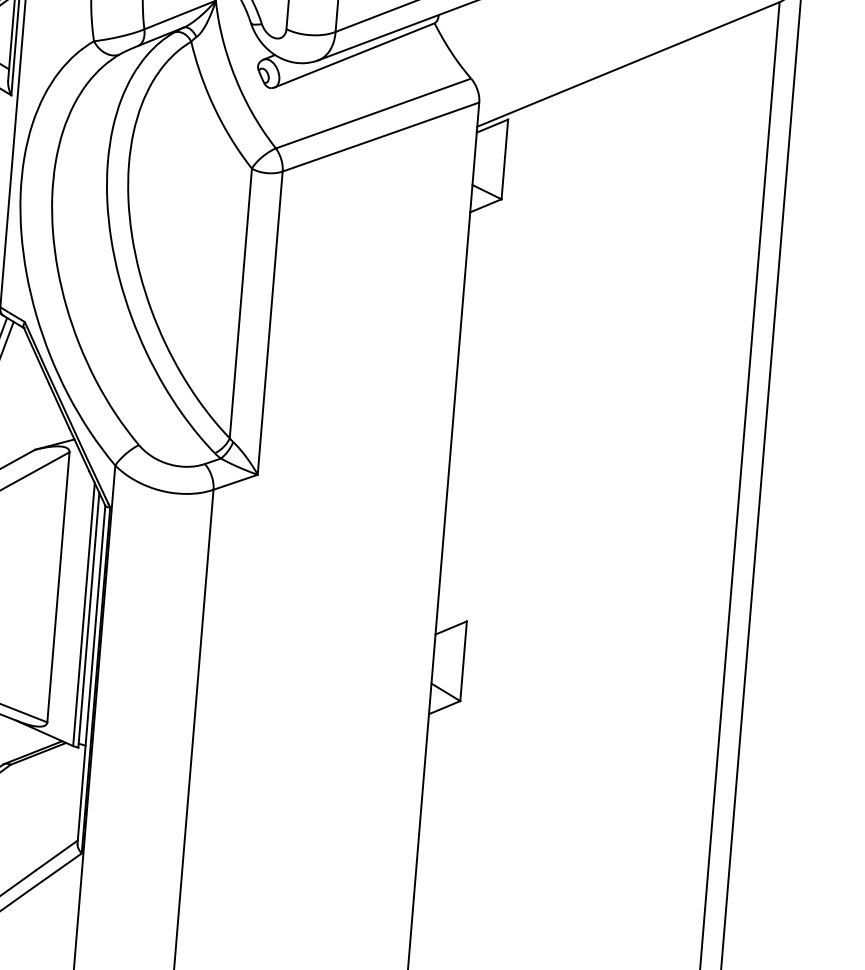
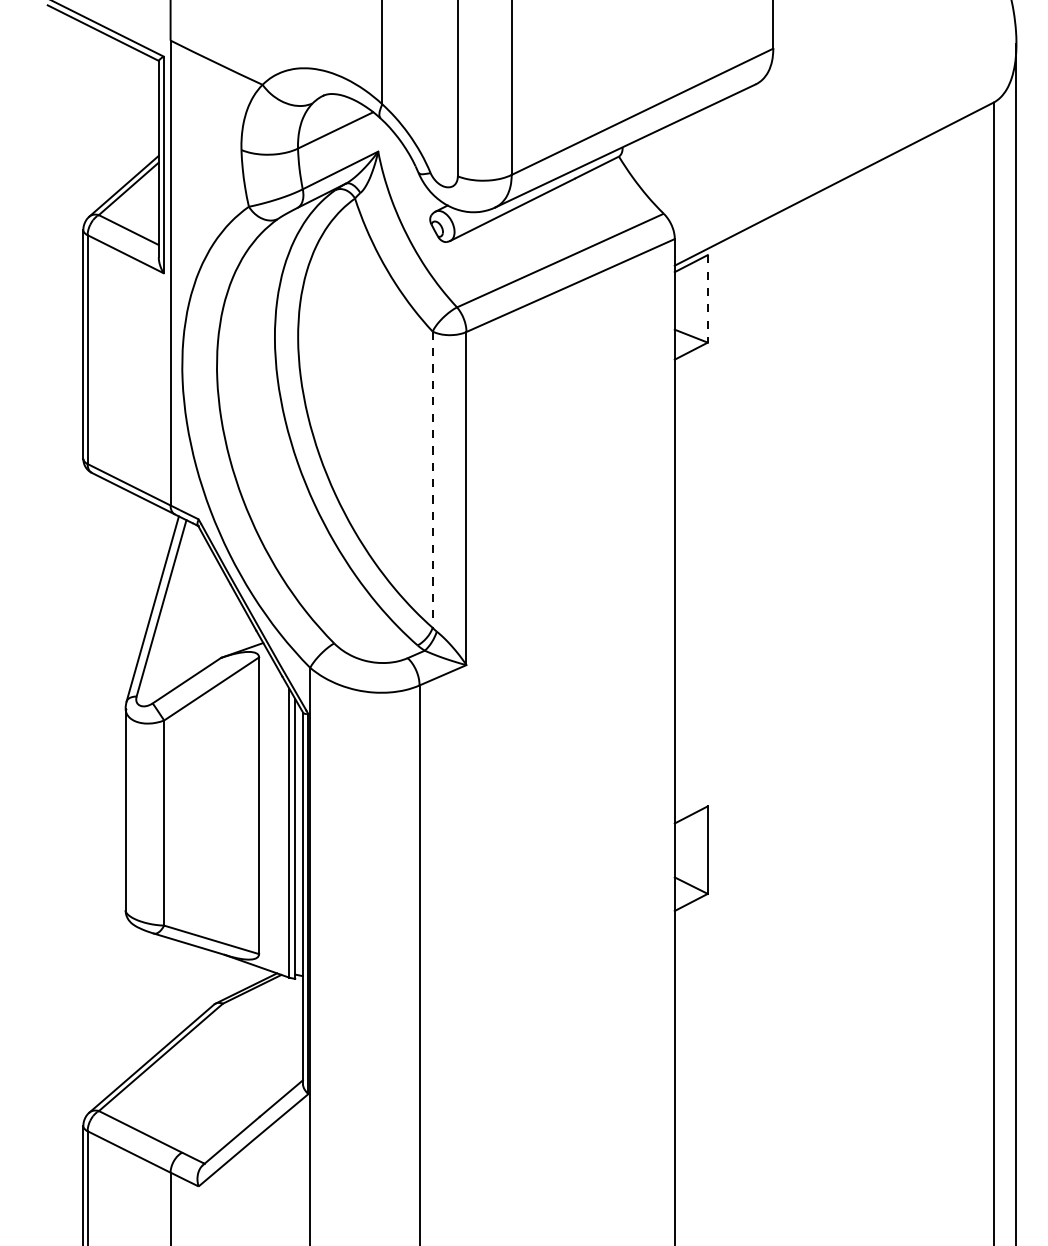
line: (504, 159) -> (707, 298), solid -> dashed
line: (240, 304) -> (432, 480), solid -> dashed

